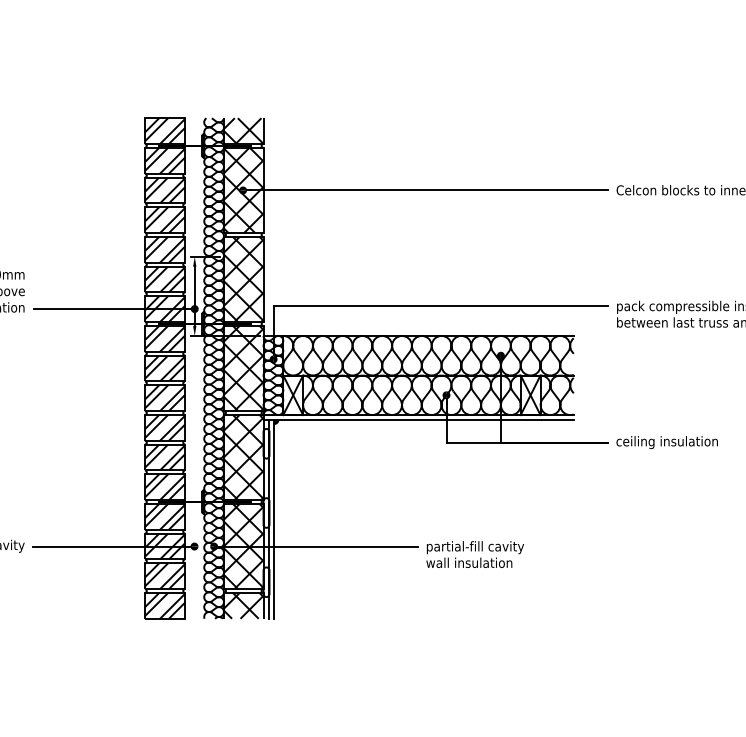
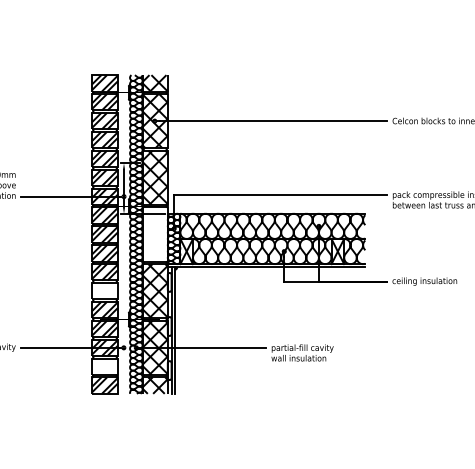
hatch: (242, 368) -> (154, 234), removed
hatch: (164, 458) -> (104, 291), removed
hatch: (164, 575) -> (104, 366), removed

